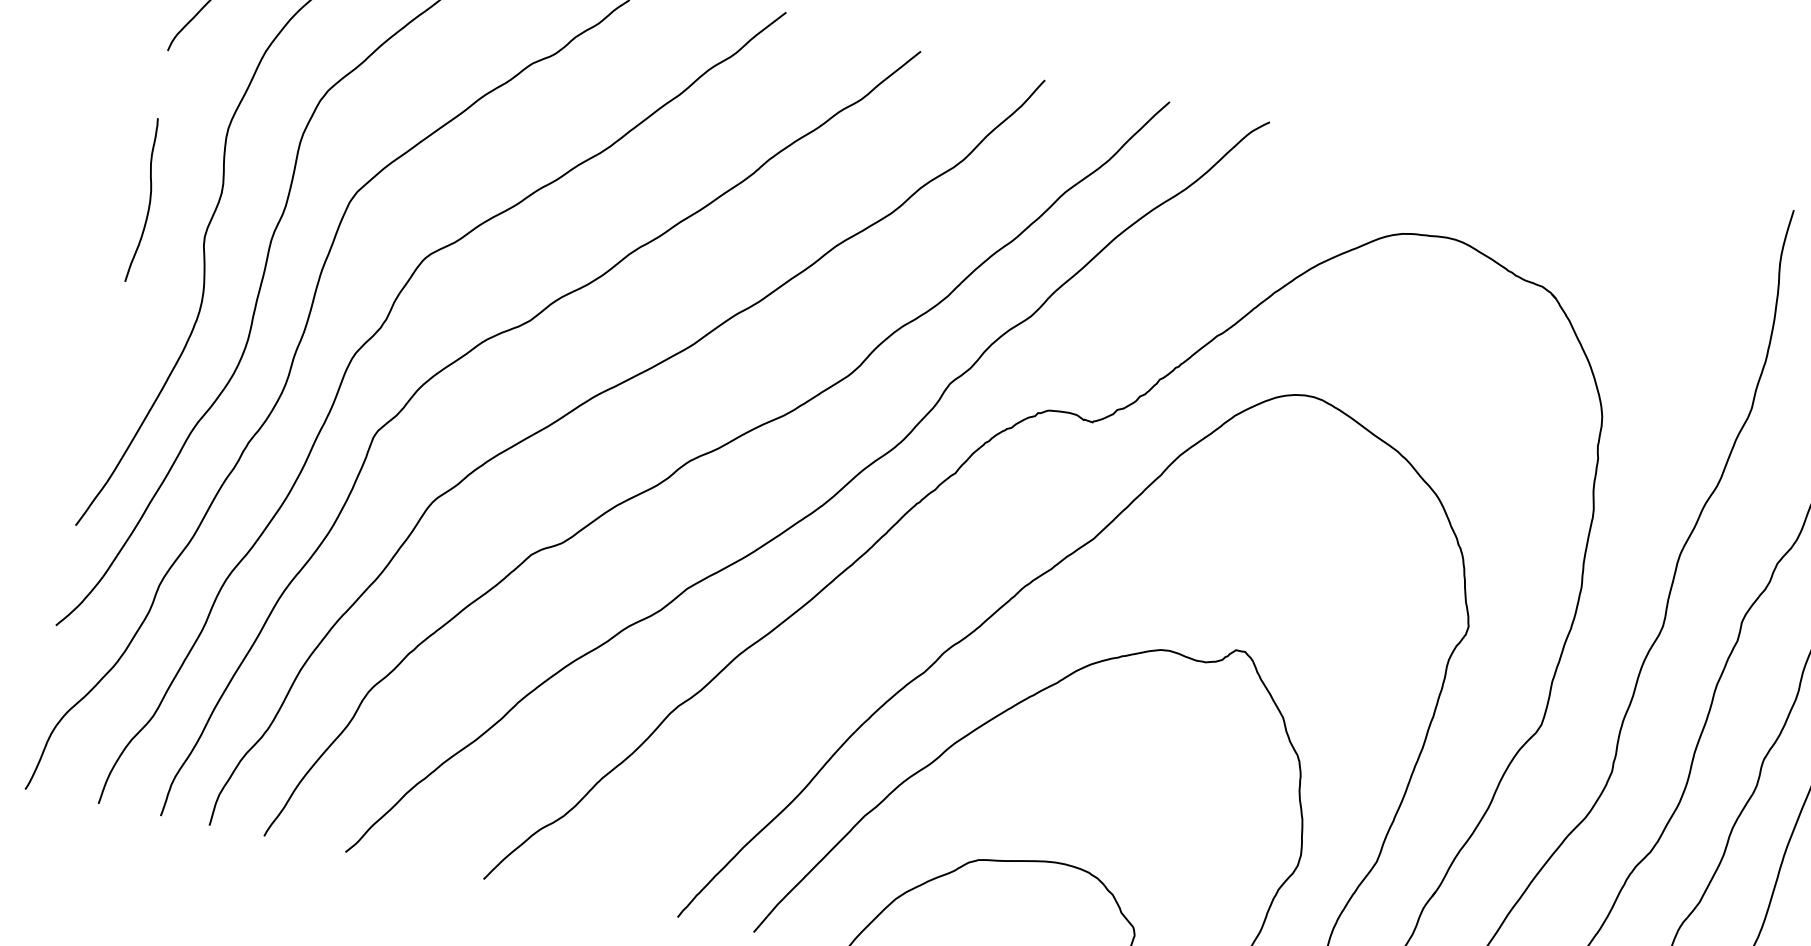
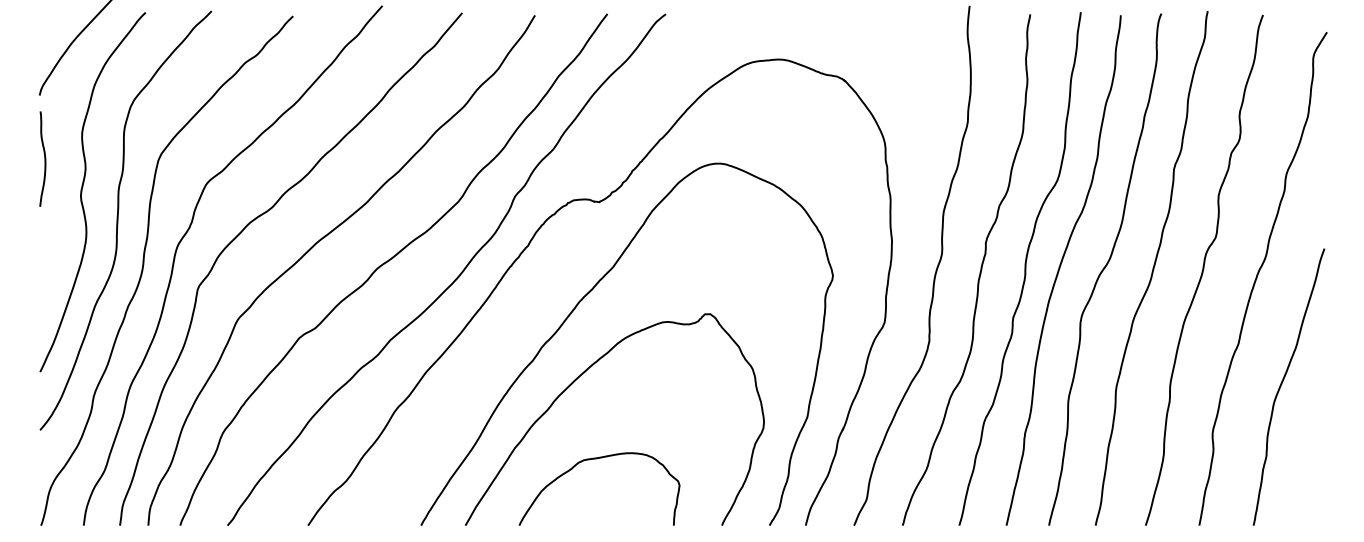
curve: (148, 200) -> (44, 158), moved

